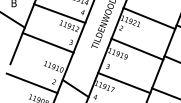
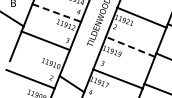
line: (59, 14) -> (56, 13), solid -> dashed
line: (137, 48) -> (130, 46), solid -> dashed

